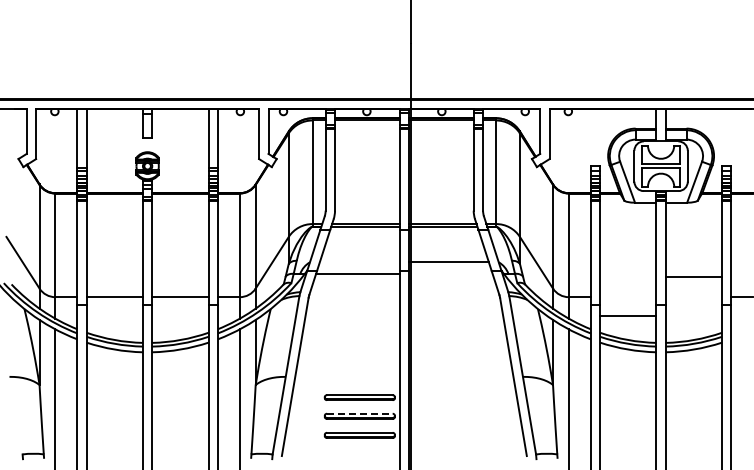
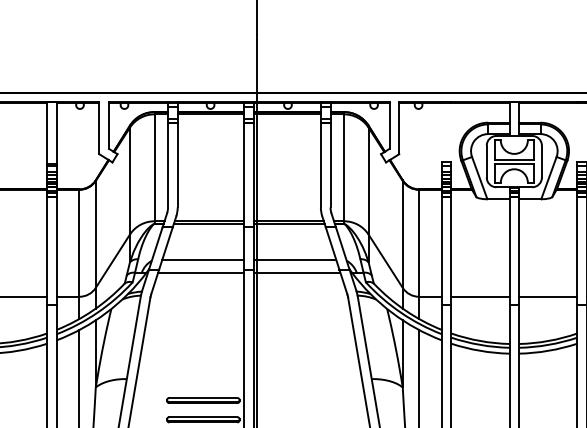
line: (359, 261) -> (202, 259), added
line: (450, 273) -> (296, 272), added
line: (693, 277) -> (547, 297), moved
line: (628, 316) -> (480, 297), moved
line: (359, 413) -> (202, 416), dashed -> solid

